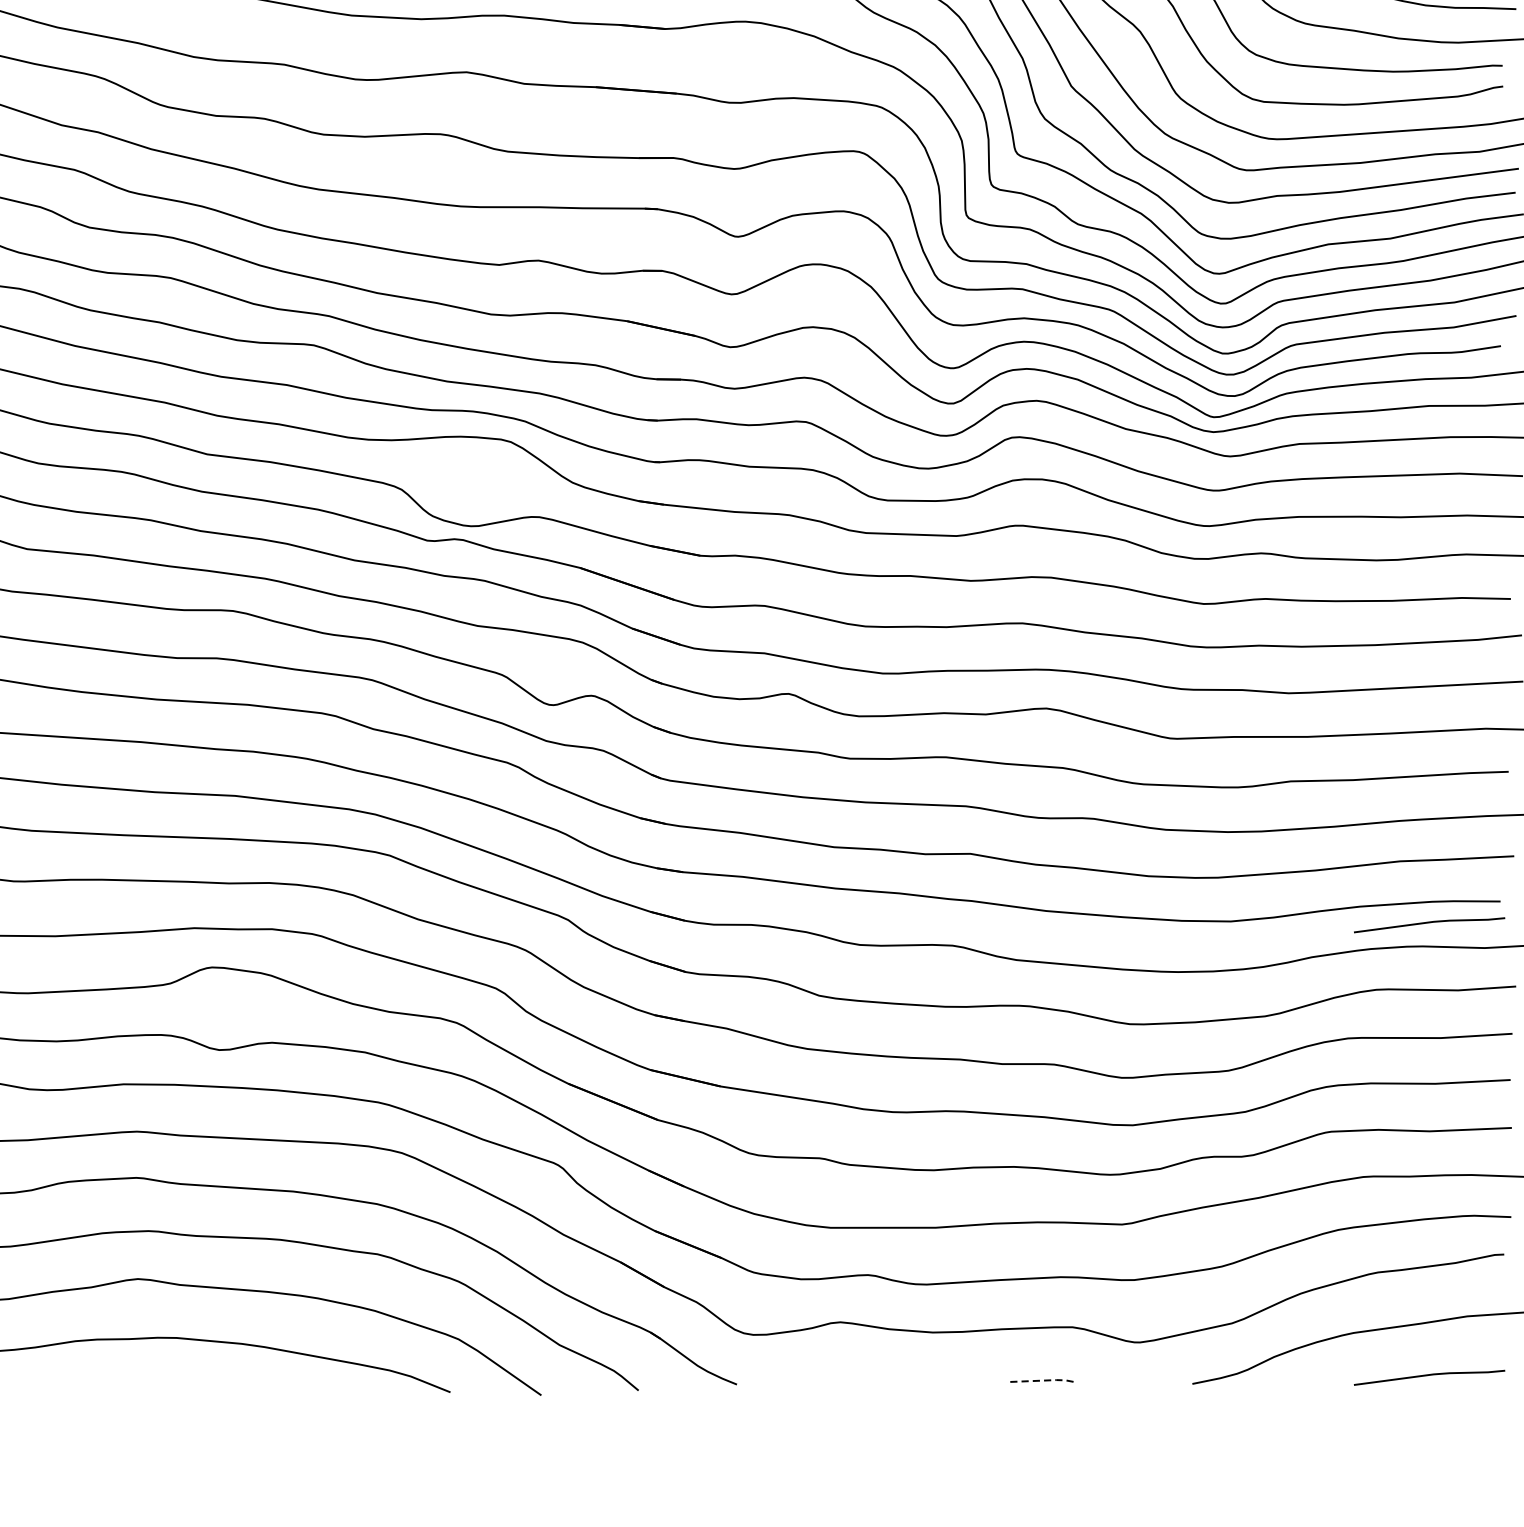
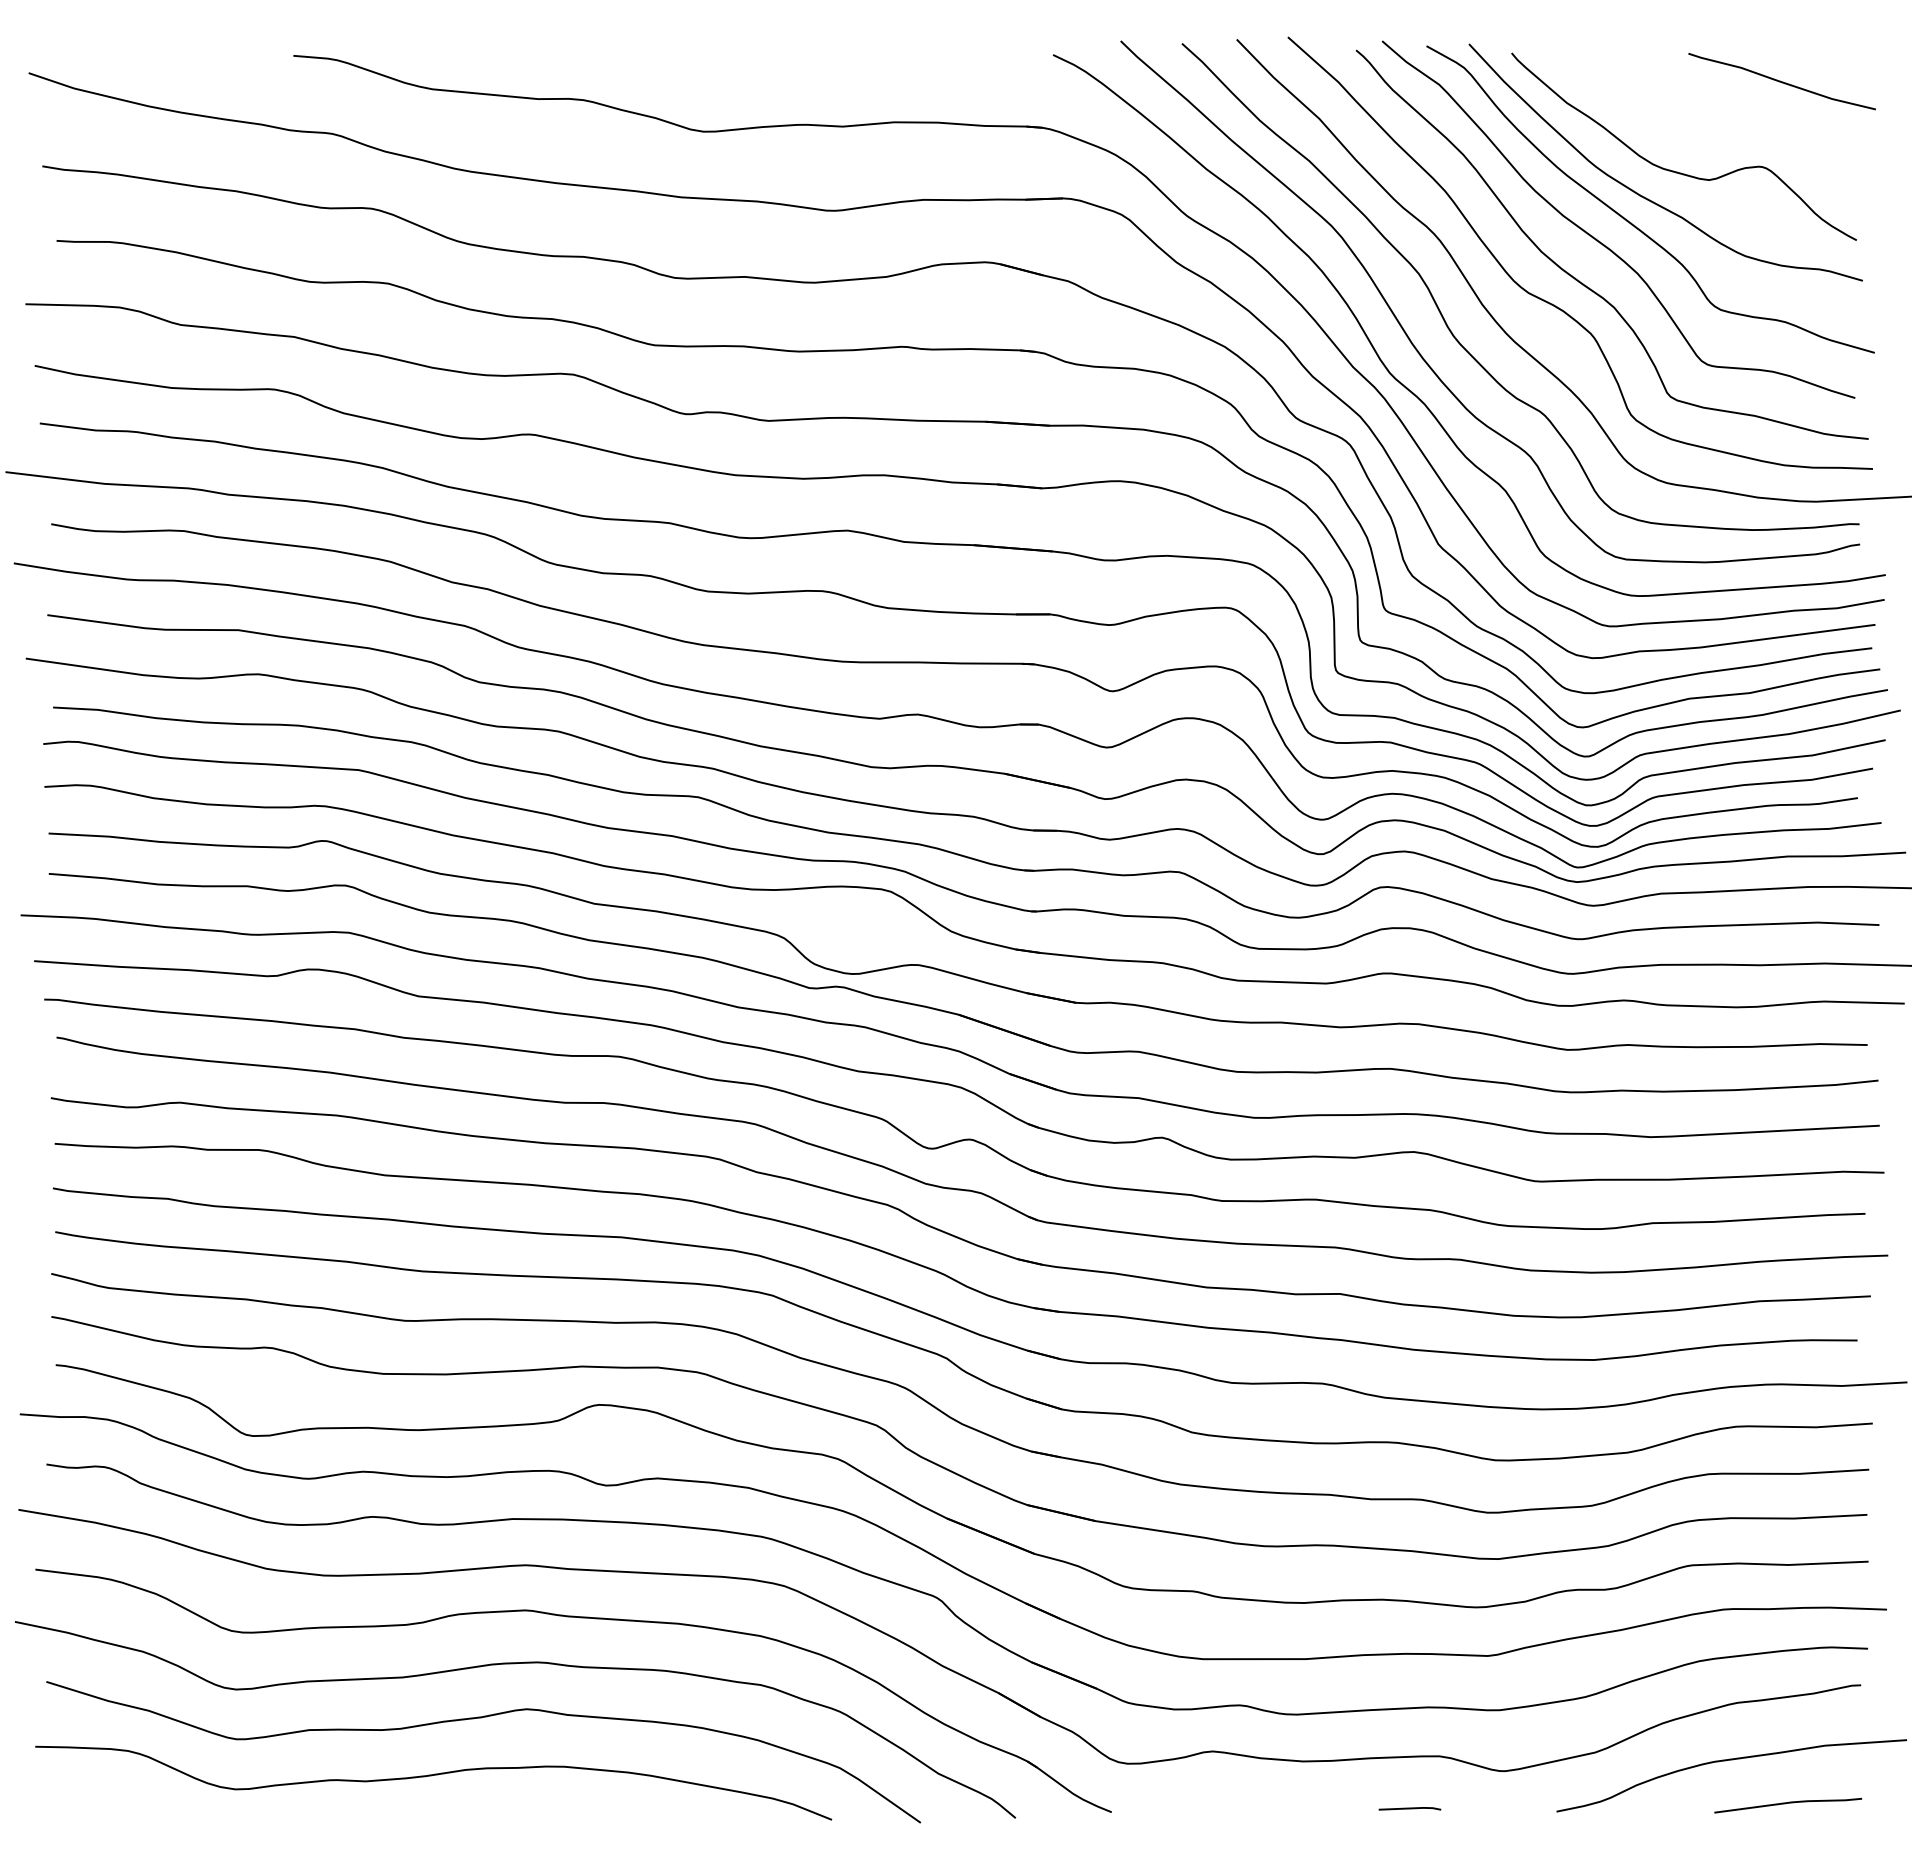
line: (1429, 923) -> (1788, 1361), removed
line: (1043, 1380) -> (1411, 1808), dashed -> solid

